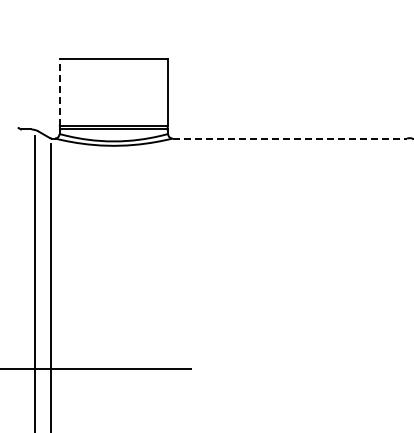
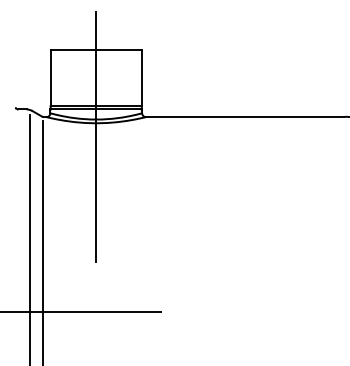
line: (59, 92) -> (50, 78), dashed -> solid
line: (290, 138) -> (245, 117), dashed -> solid
line: (113, 162) -> (95, 137), added

